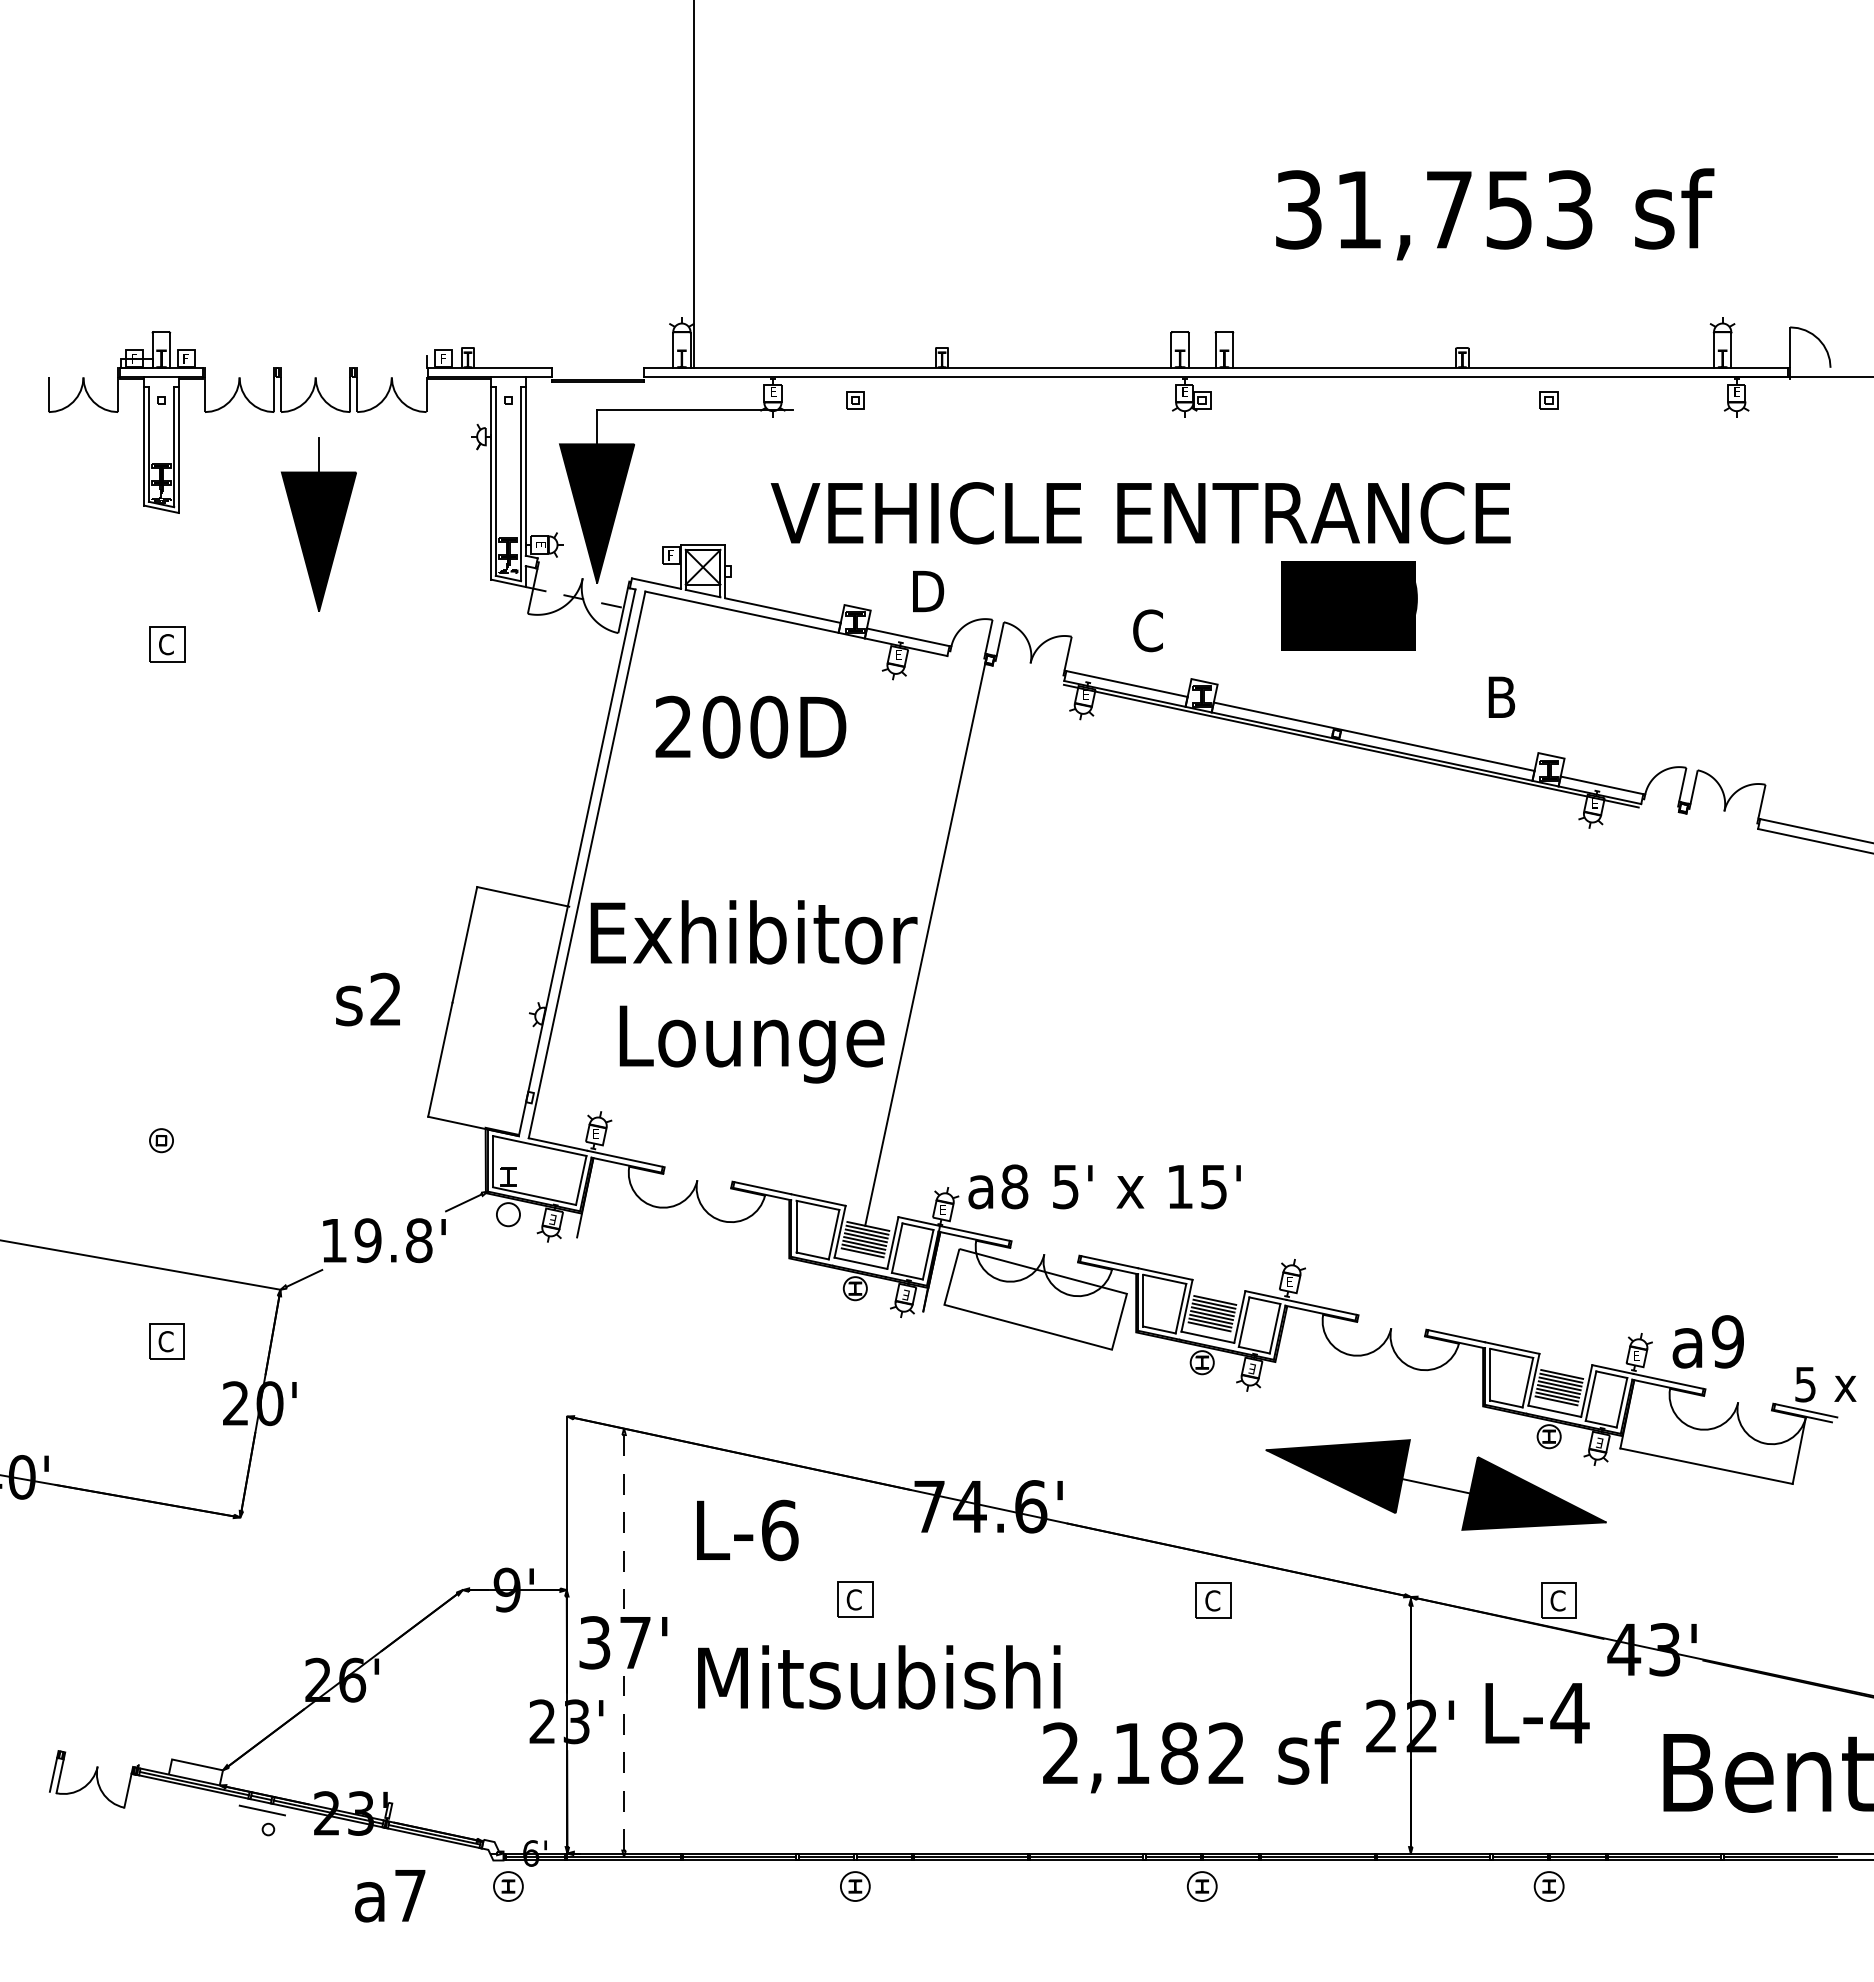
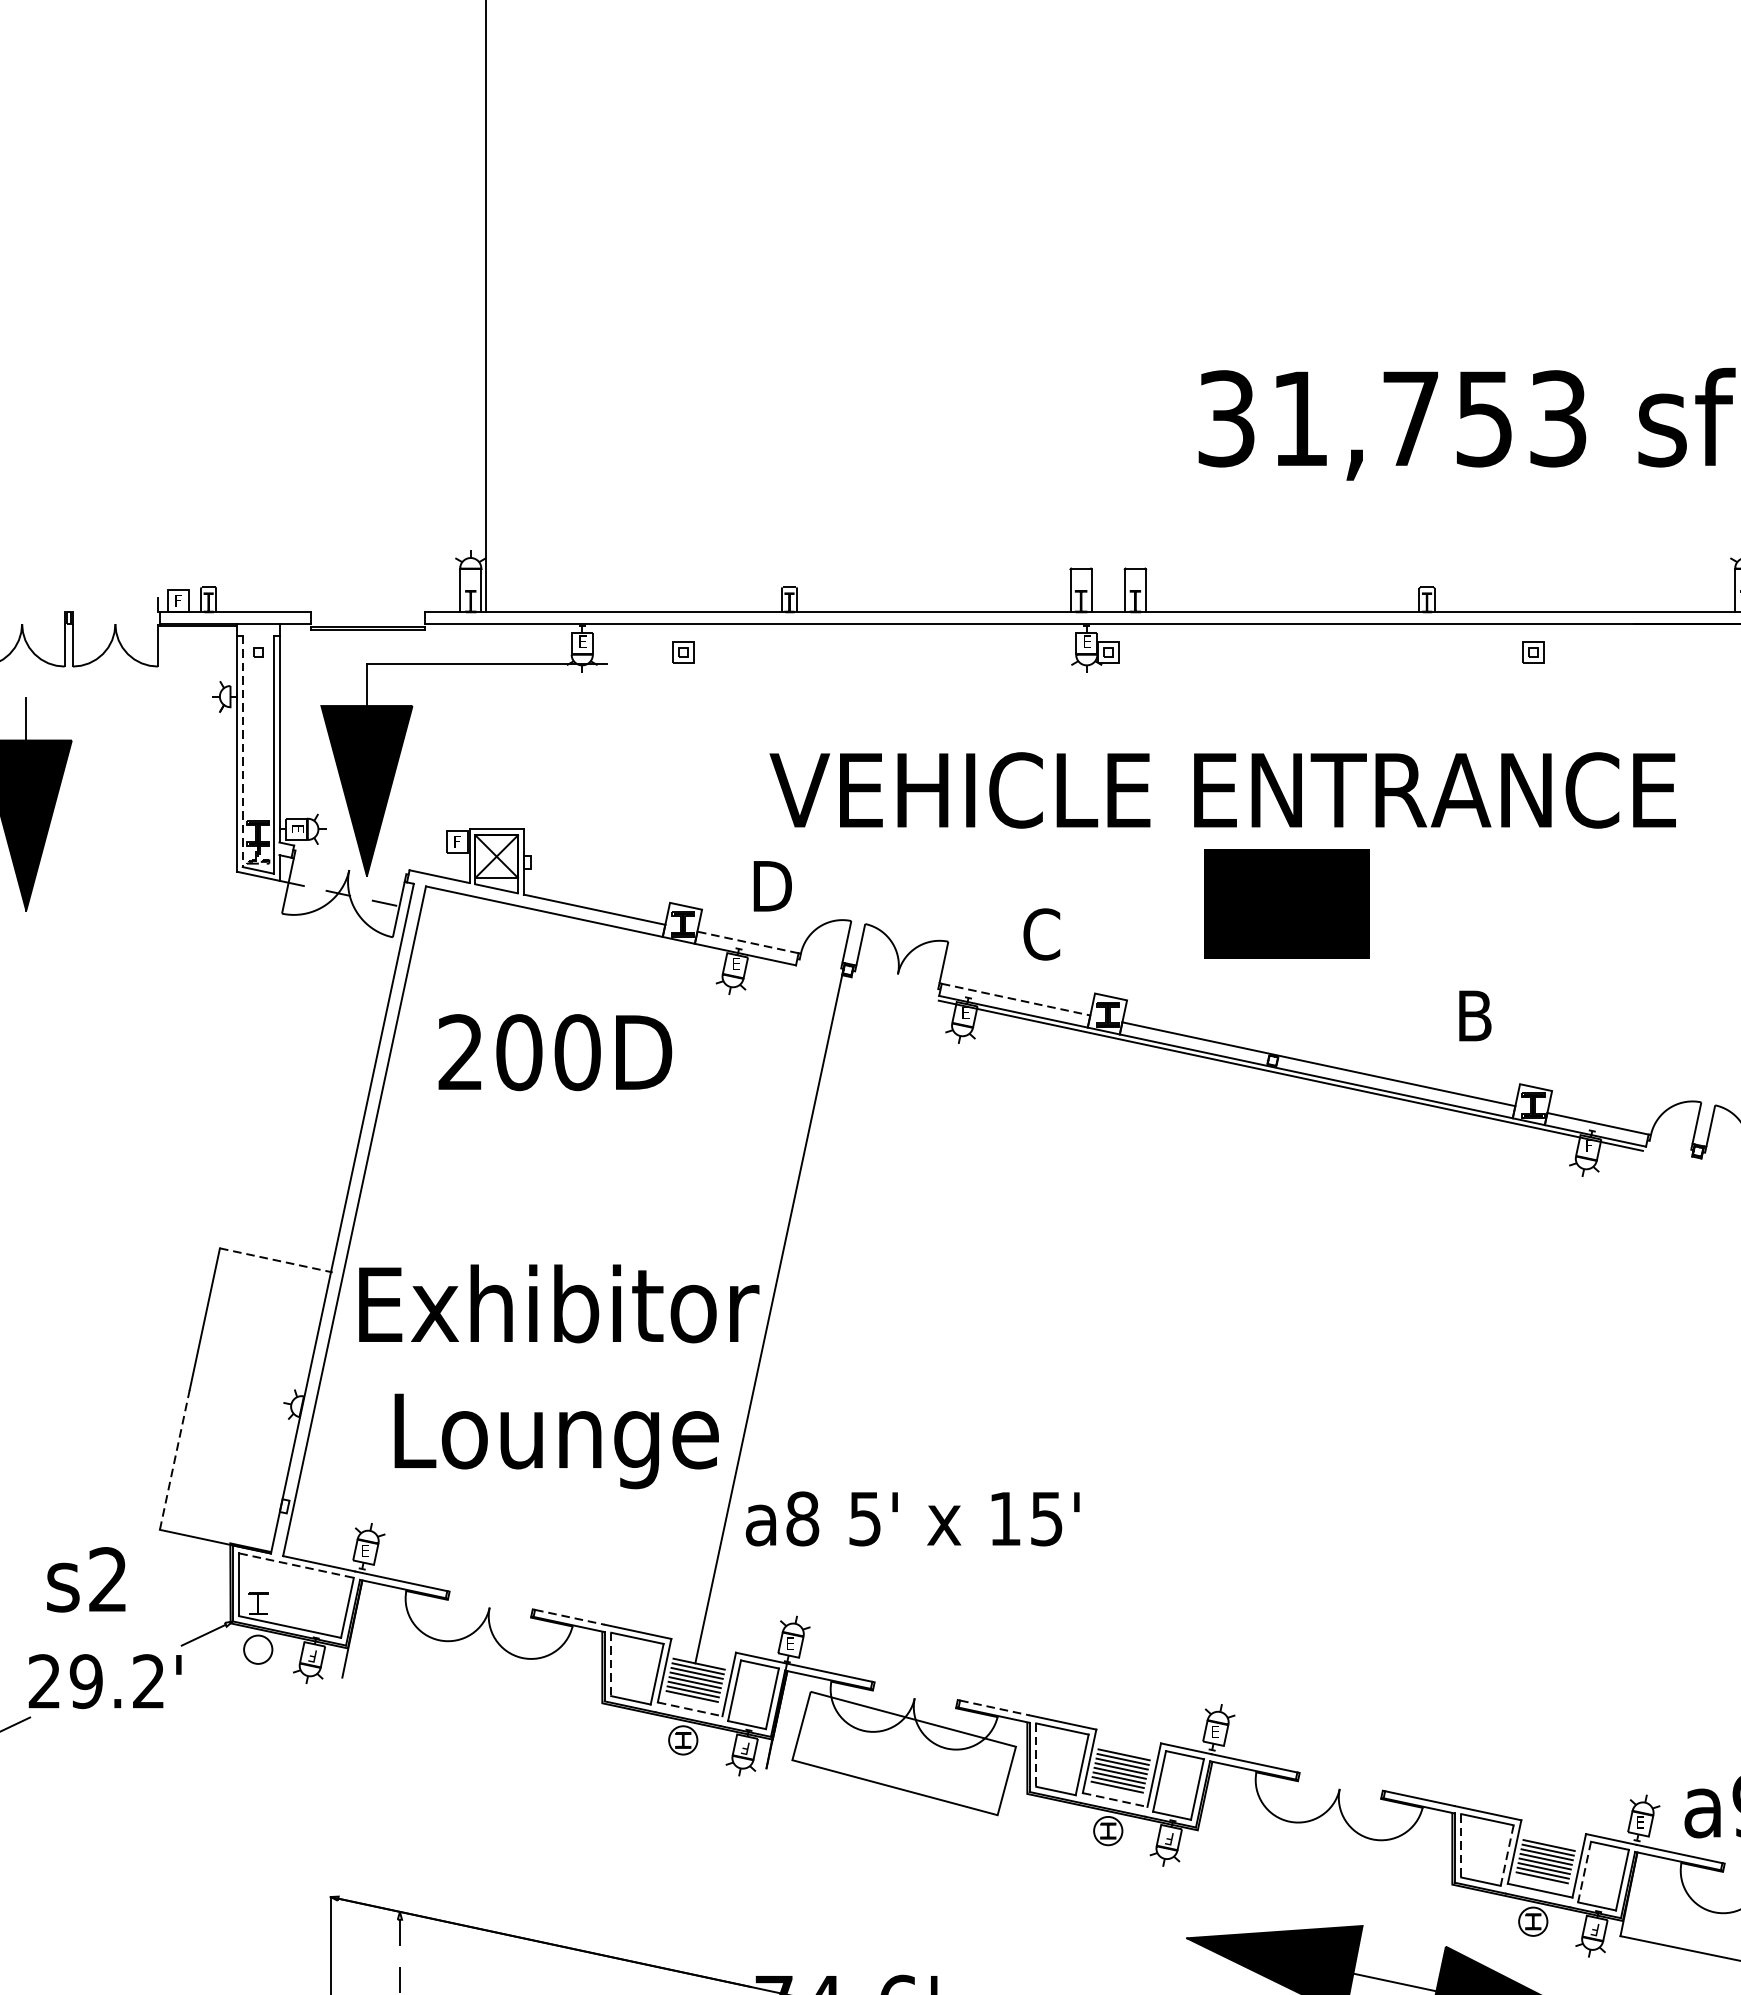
line: (495, 481) -> (242, 751), solid -> dashed
text: (1140, 513) -> (1222, 790), moved
text: (1416, 598) -> (1370, 894), 200 -> 182
line: (907, 637) -> (747, 942), solid -> dashed
line: (1127, 684) -> (1016, 1000), solid -> dashed
text: (1594, 803) -> (1588, 1146), E -> F
line: (523, 896) -> (276, 1259), solid -> dashed
text: (367, 999) -> (85, 1579), moved
line: (440, 1059) -> (175, 1459), solid -> dashed
line: (539, 1146) -> (296, 1566), solid -> dashed
text: (1104, 1186) -> (912, 1518), moved
line: (763, 1188) -> (570, 1617), solid -> dashed
text: (552, 1219) -> (312, 1655), E -> F
line: (796, 1226) -> (611, 1664), solid -> dashed
text: (376, 1240) -> (96, 1681), 19.8' -> 29.2'
line: (1110, 1262) -> (995, 1708), solid -> dashed
line: (860, 1263) -> (689, 1709), solid -> dashed
text: (905, 1294) -> (744, 1747), E -> F
line: (1143, 1300) -> (1036, 1754), solid -> dashed
line: (1207, 1337) -> (1114, 1800), solid -> dashed
text: (1251, 1368) -> (1168, 1838), E -> F
line: (1490, 1374) -> (1461, 1845), solid -> dashed
line: (1527, 1383) -> (1506, 1856), solid -> dashed
line: (1590, 1396) -> (1583, 1872), solid -> dashed
text: (1599, 1442) -> (1594, 1928), E -> F

